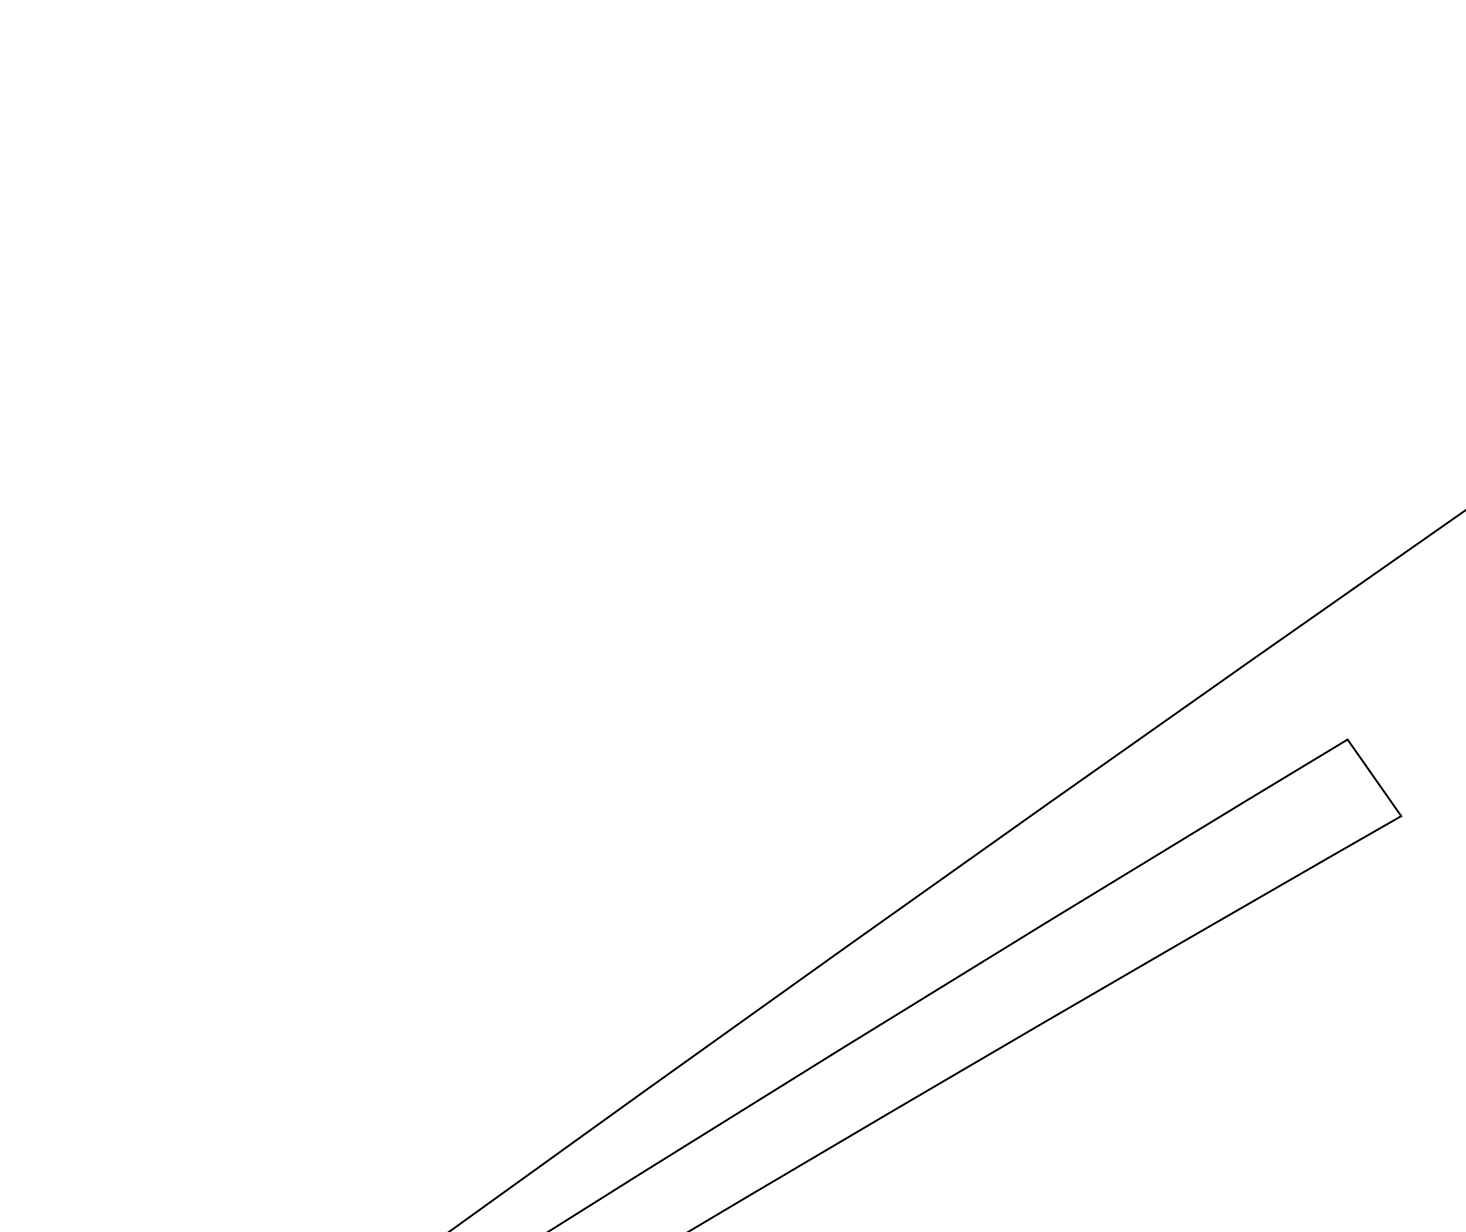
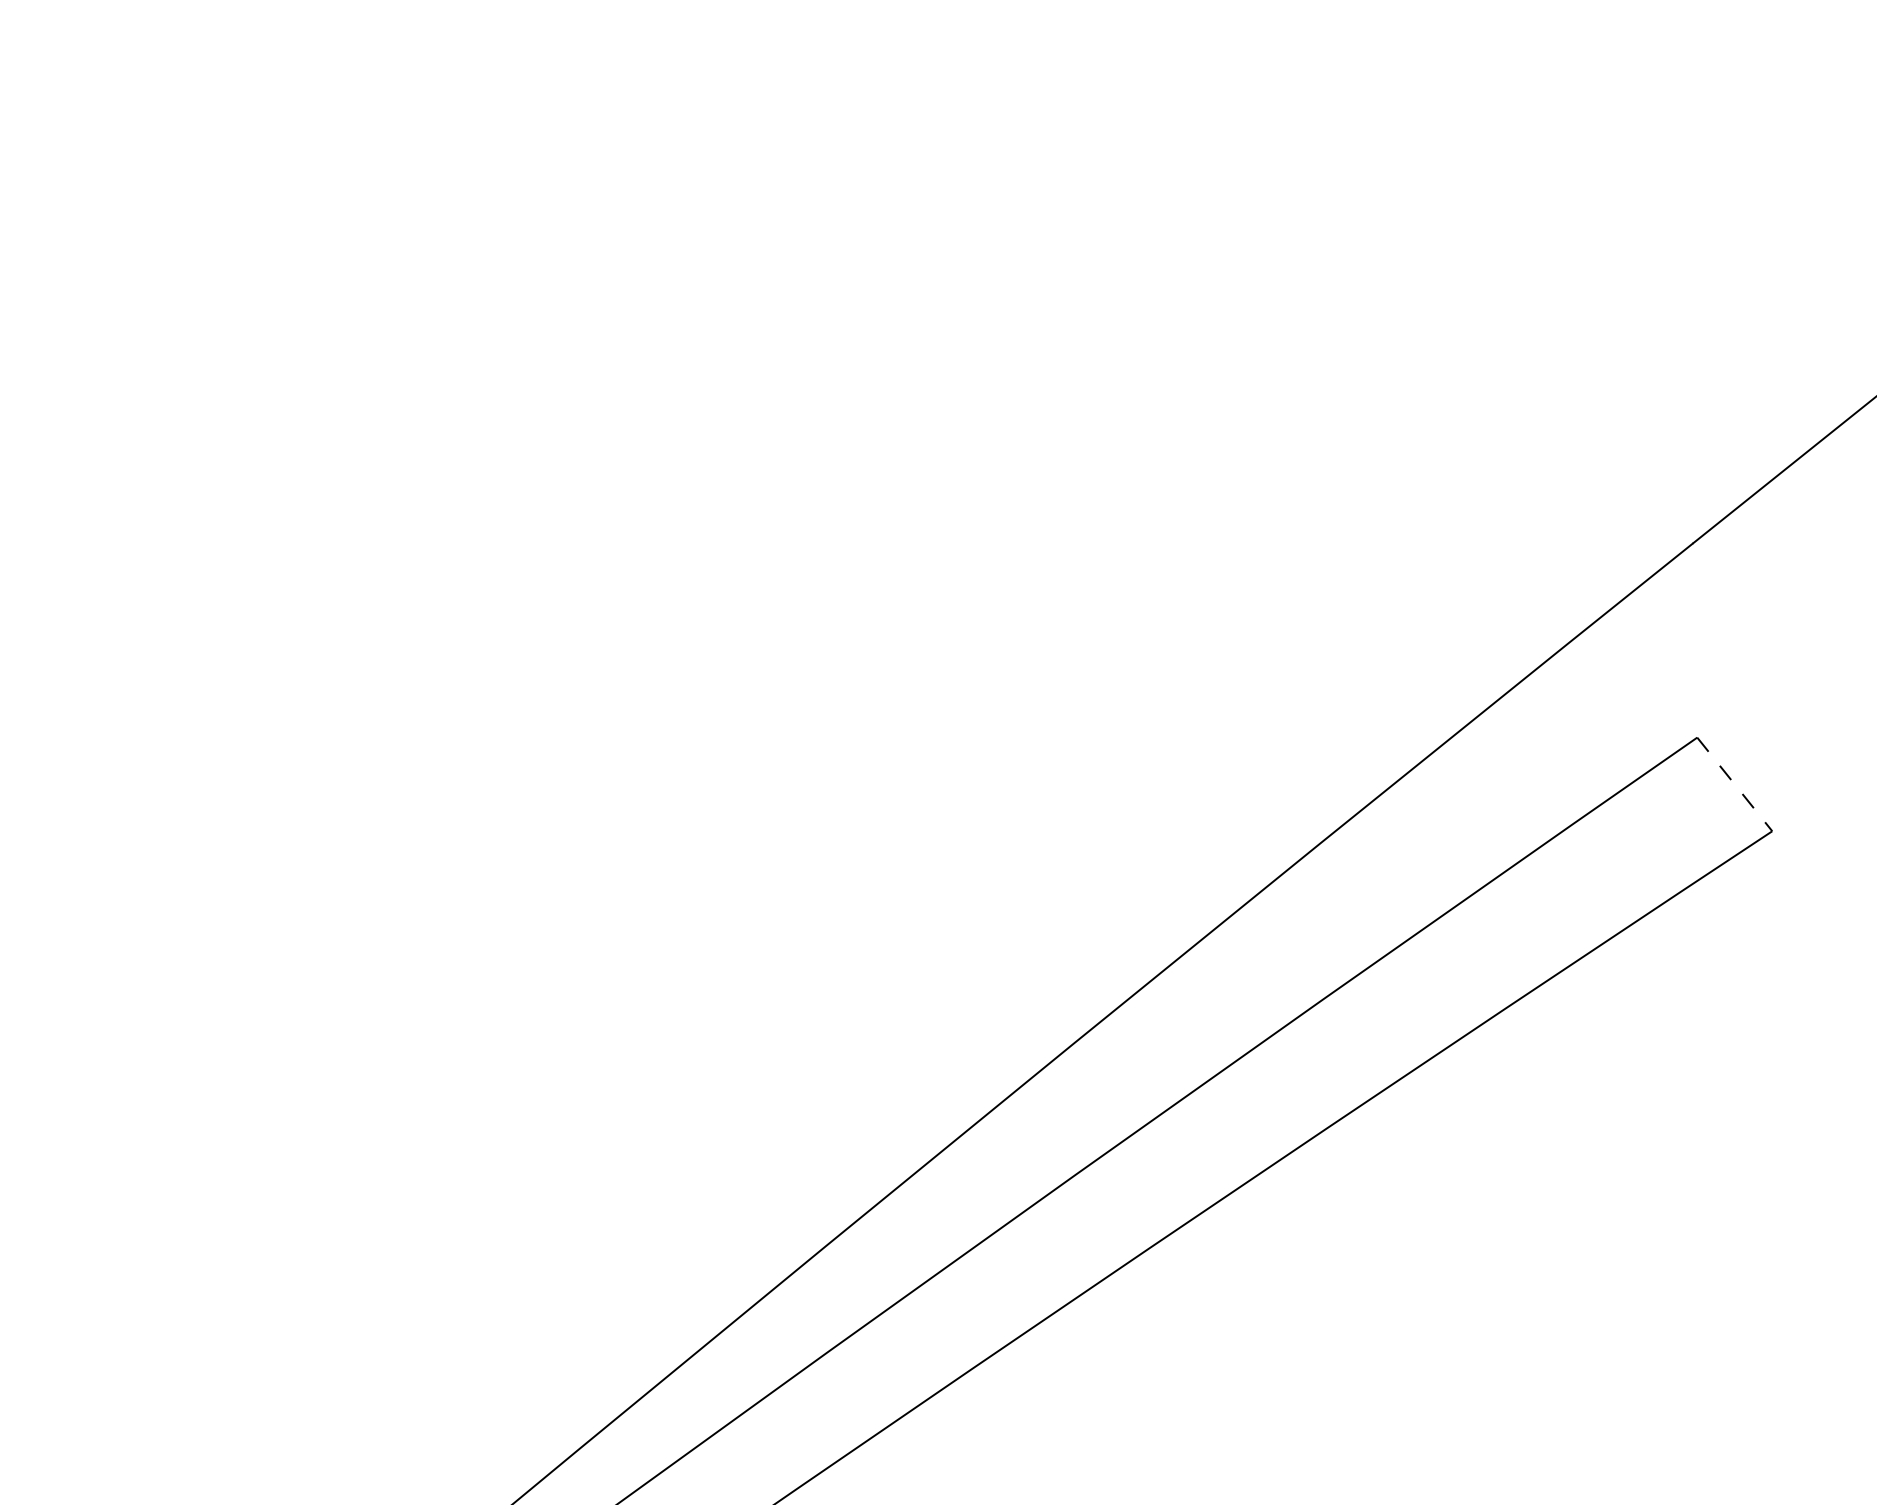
line: (1374, 777) -> (1734, 783), solid -> dashed

